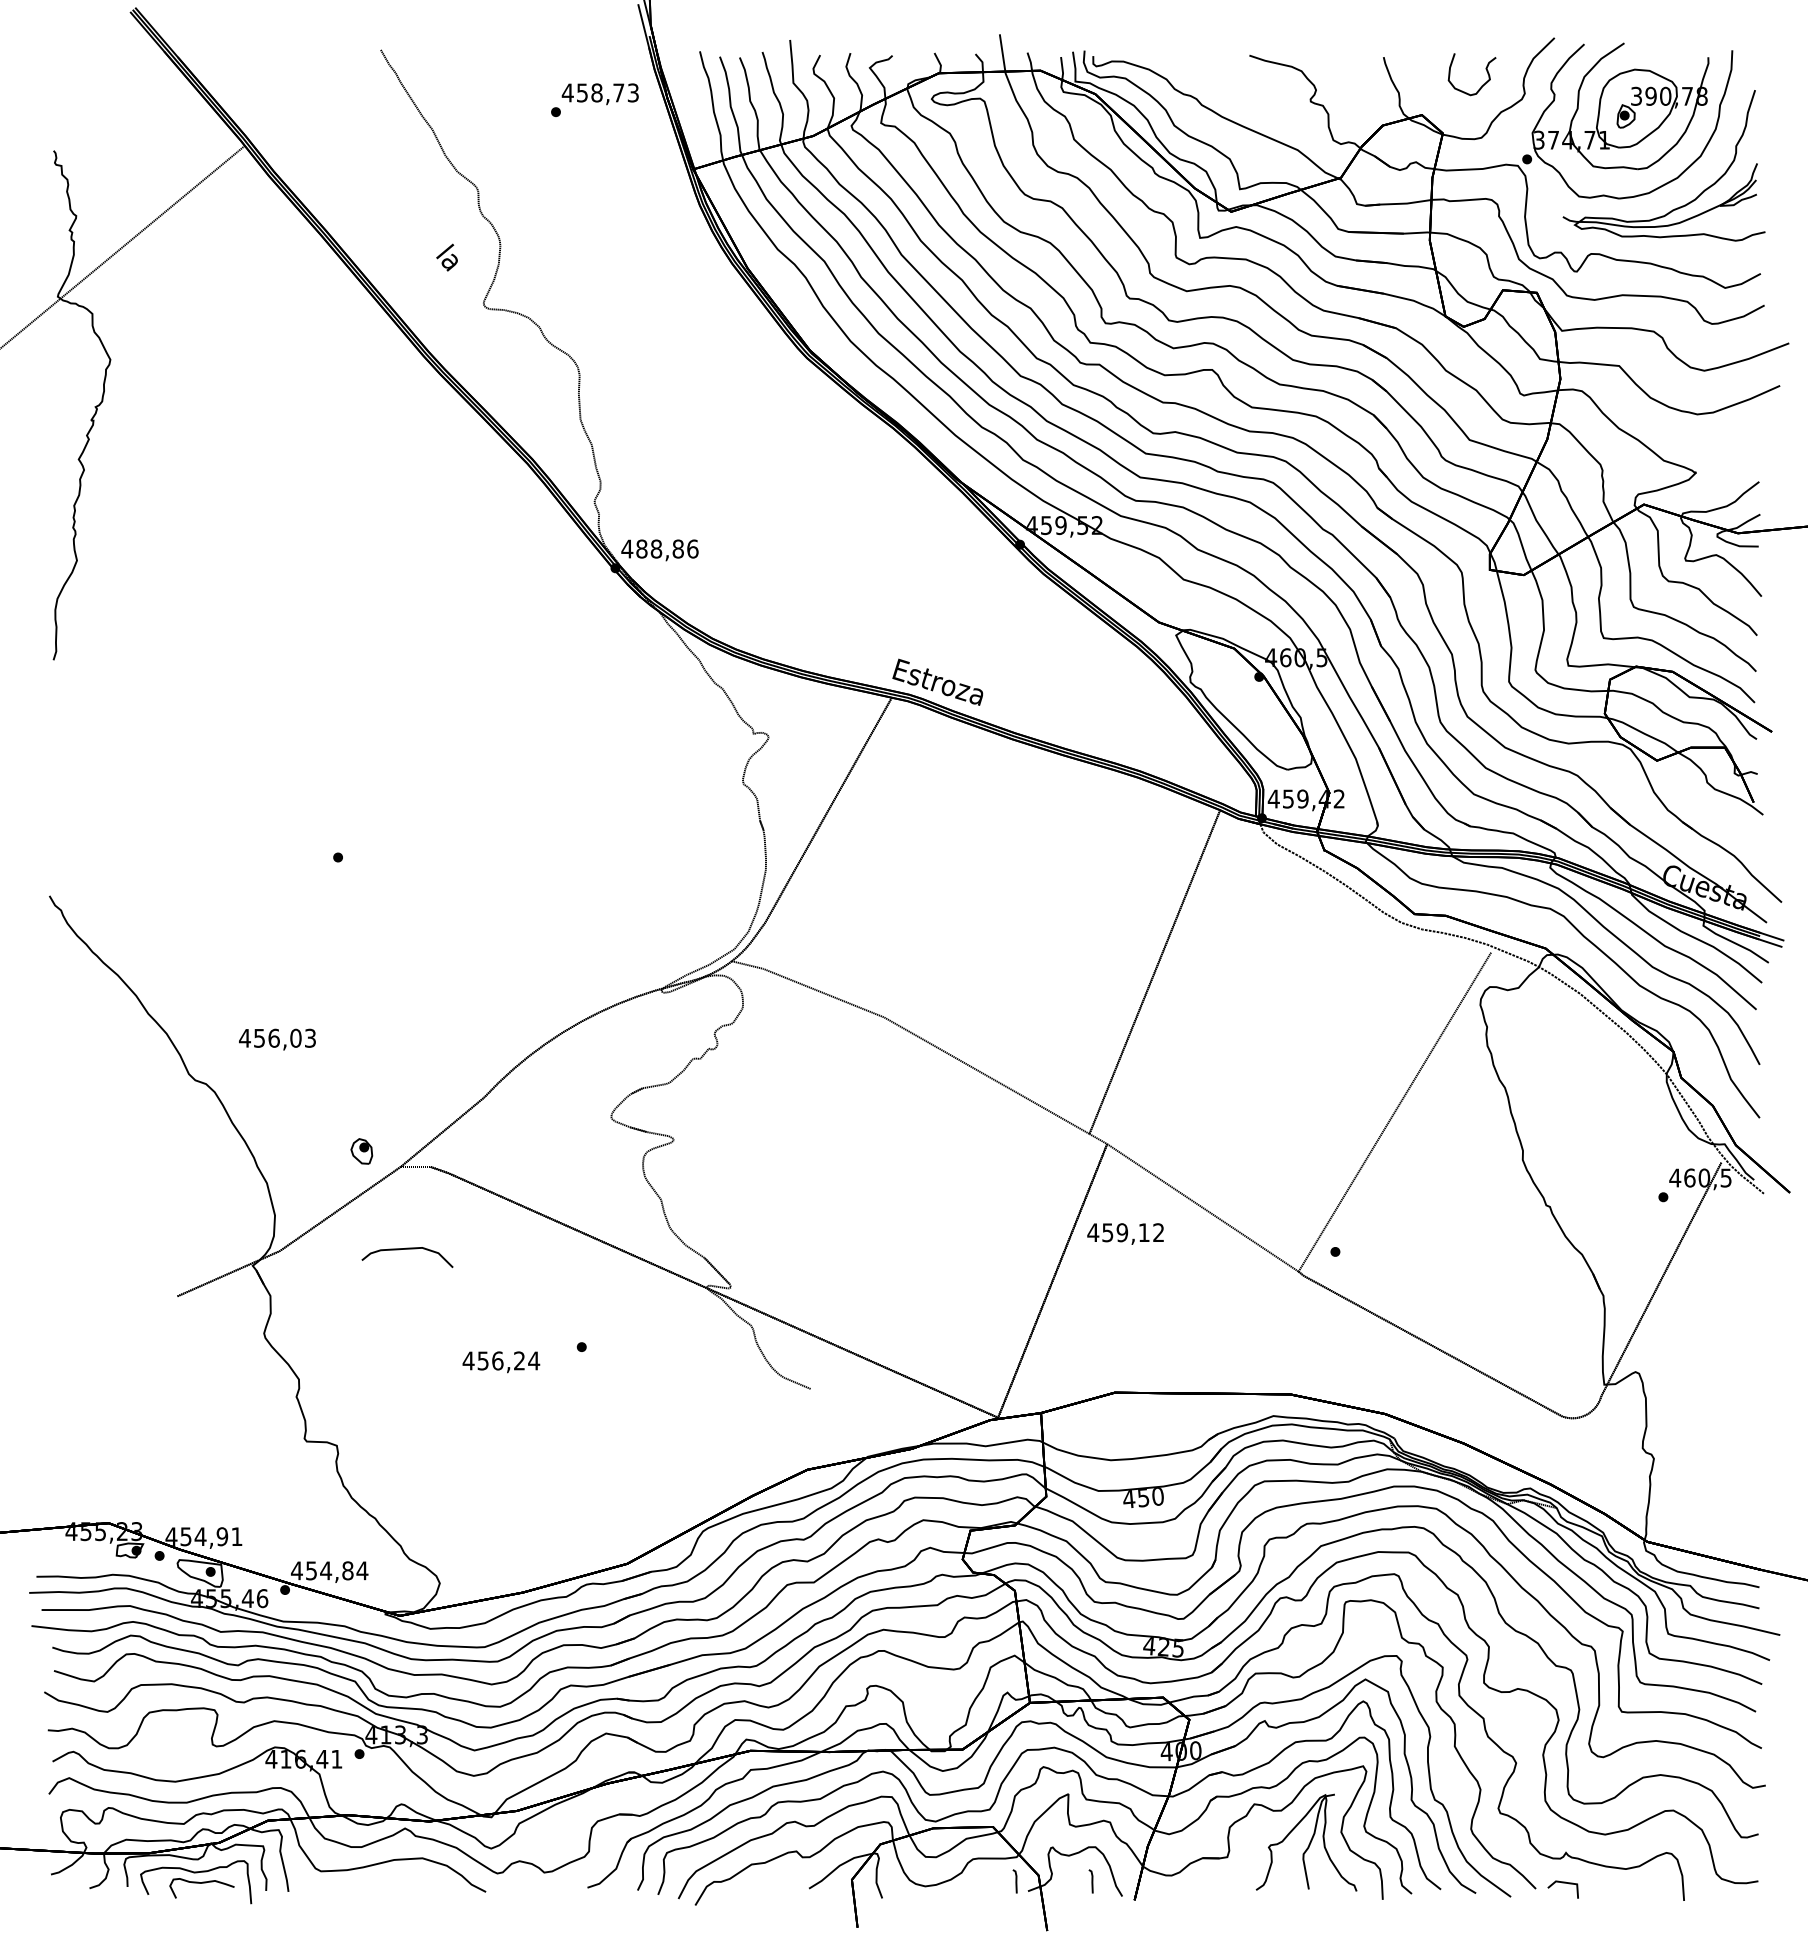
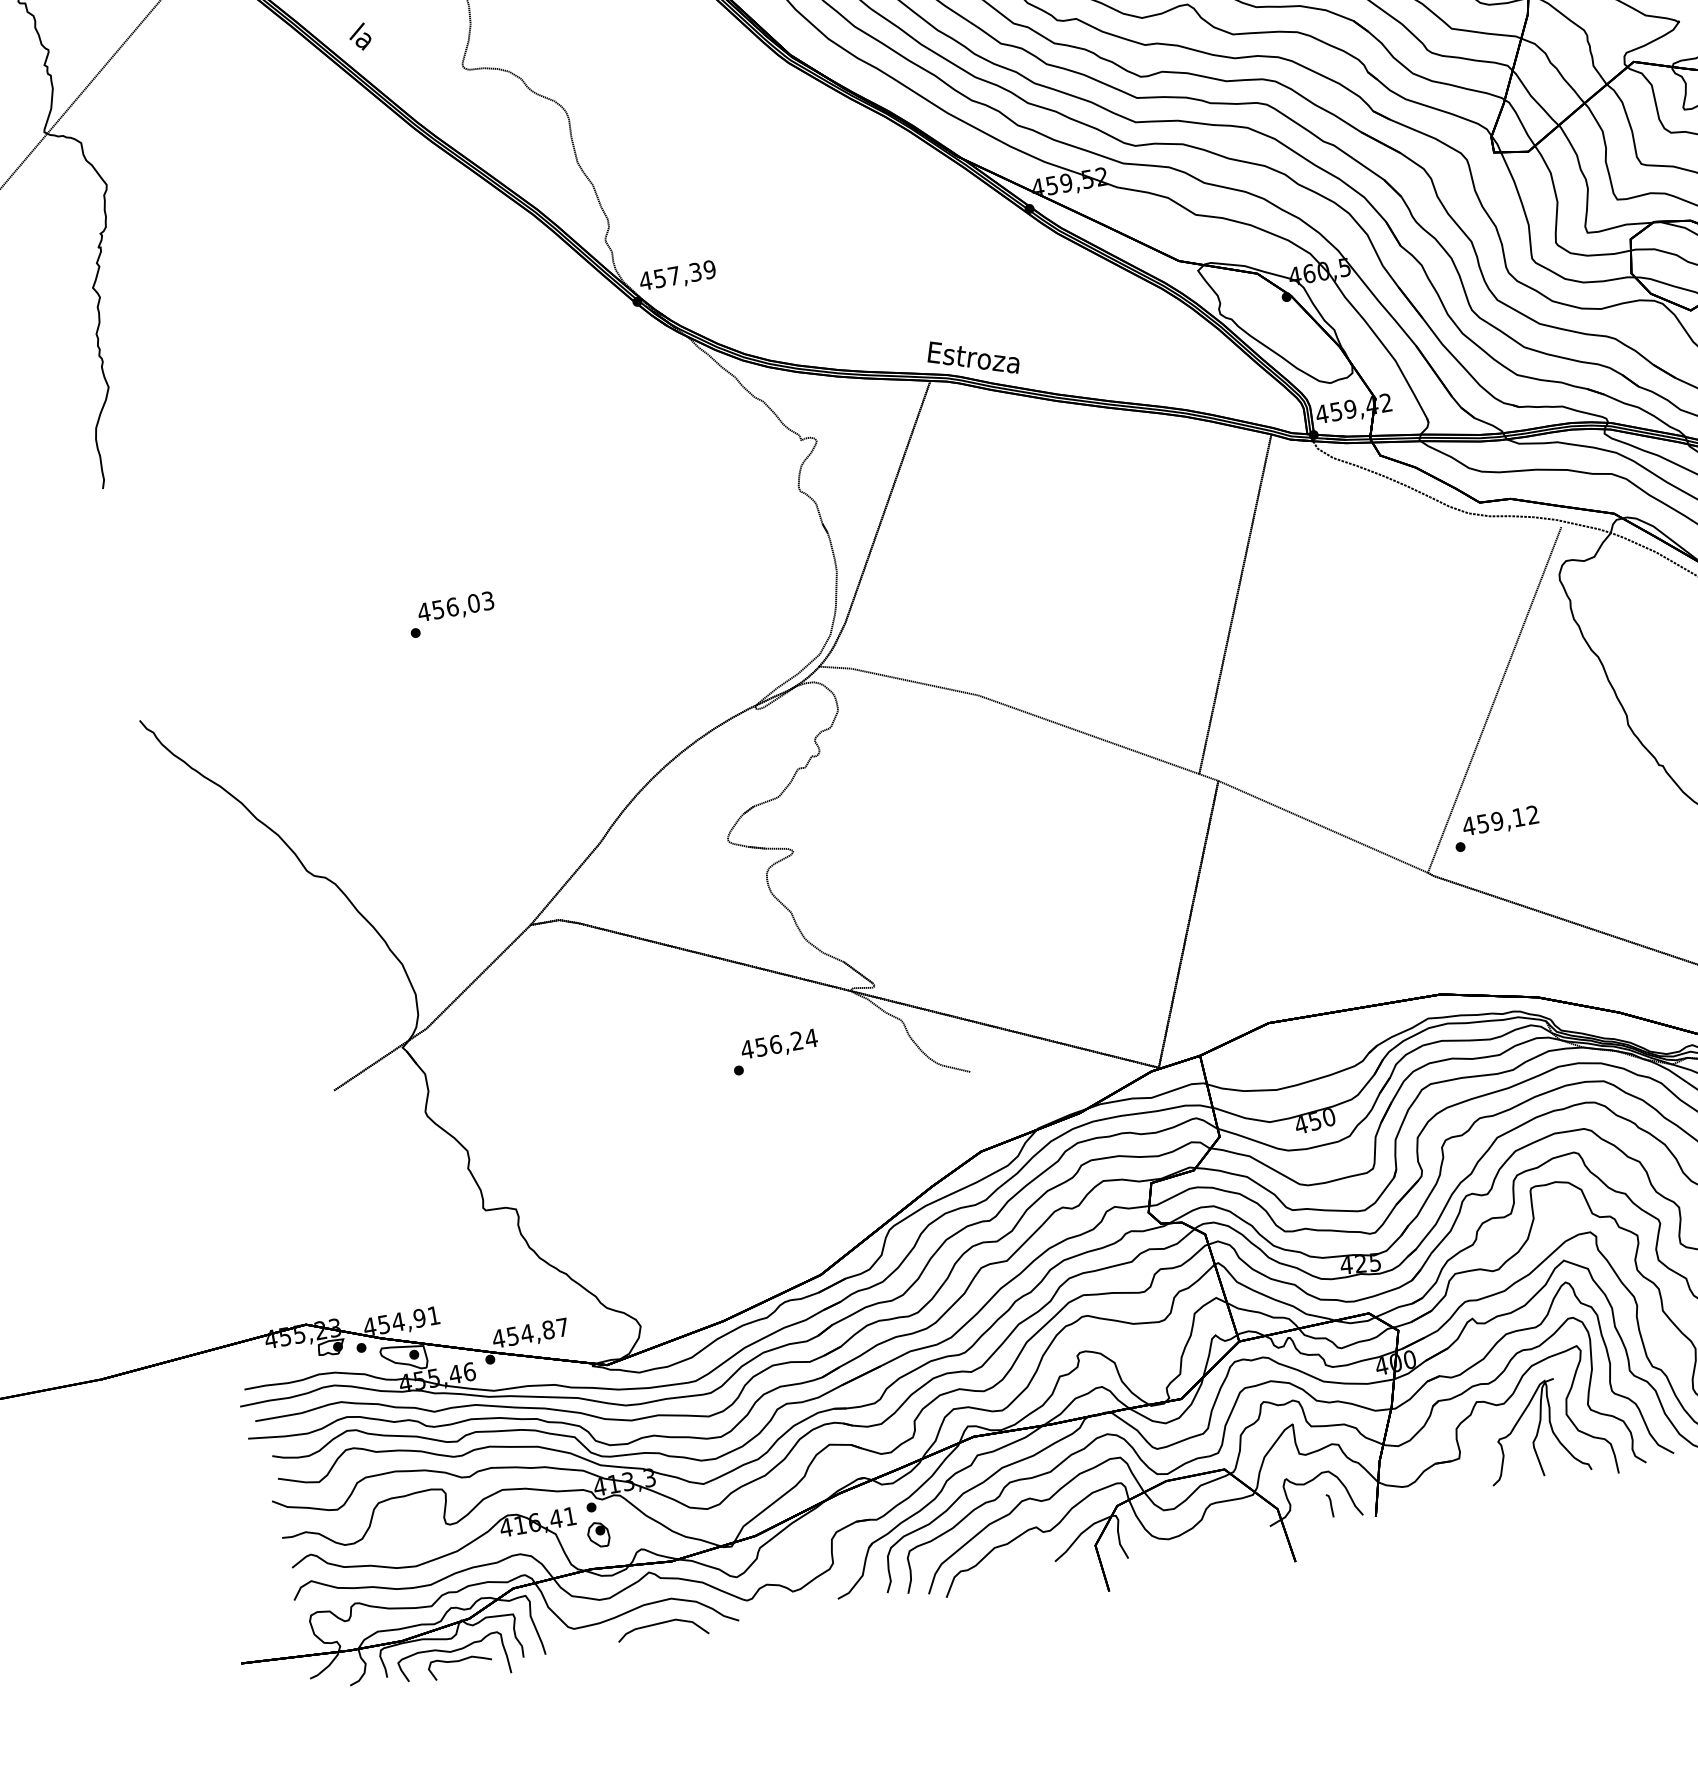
text: (446, 257) -> (359, 37), moved
text: (667, 548) -> (684, 273), 488,86 -> 457,39
text: (277, 1039) -> (456, 607), moved
part: (361, 1151) -> (598, 1534), moved
text: (1125, 1233) -> (1500, 821), moved
curve: (407, 1249) -> (661, 1623), moved
text: (501, 1362) -> (779, 1045), moved
text: (362, 1570) -> (562, 1327), 454,84 -> 454,87
line: (1015, 1881) -> (1255, 1518), removed

